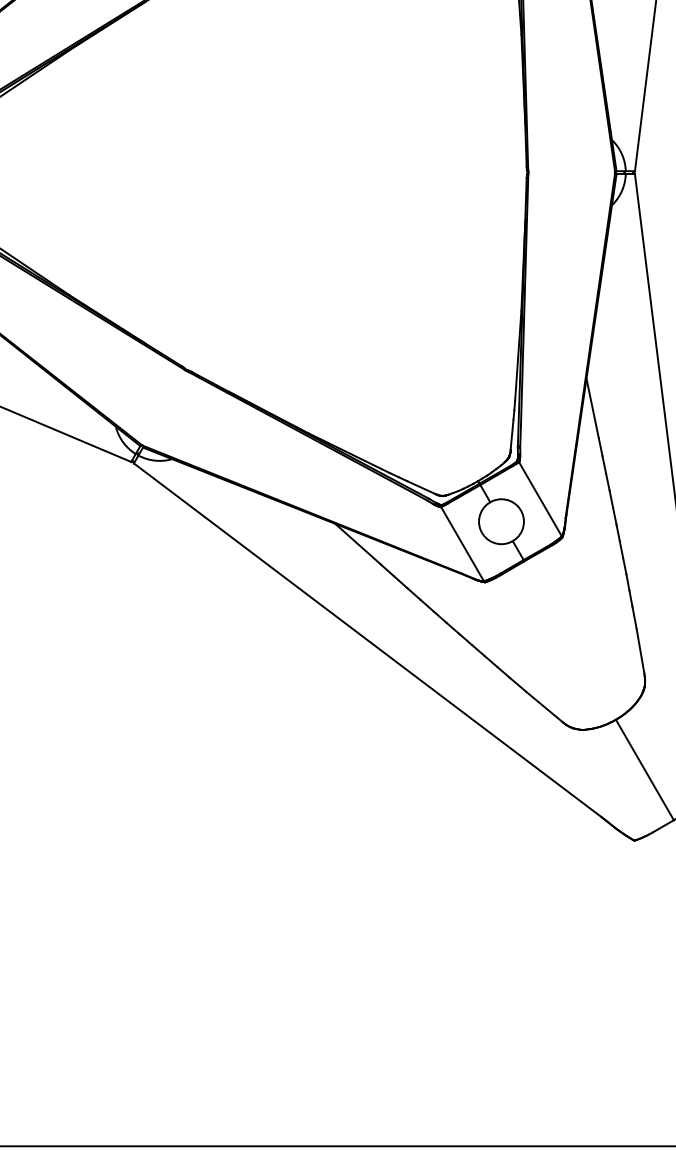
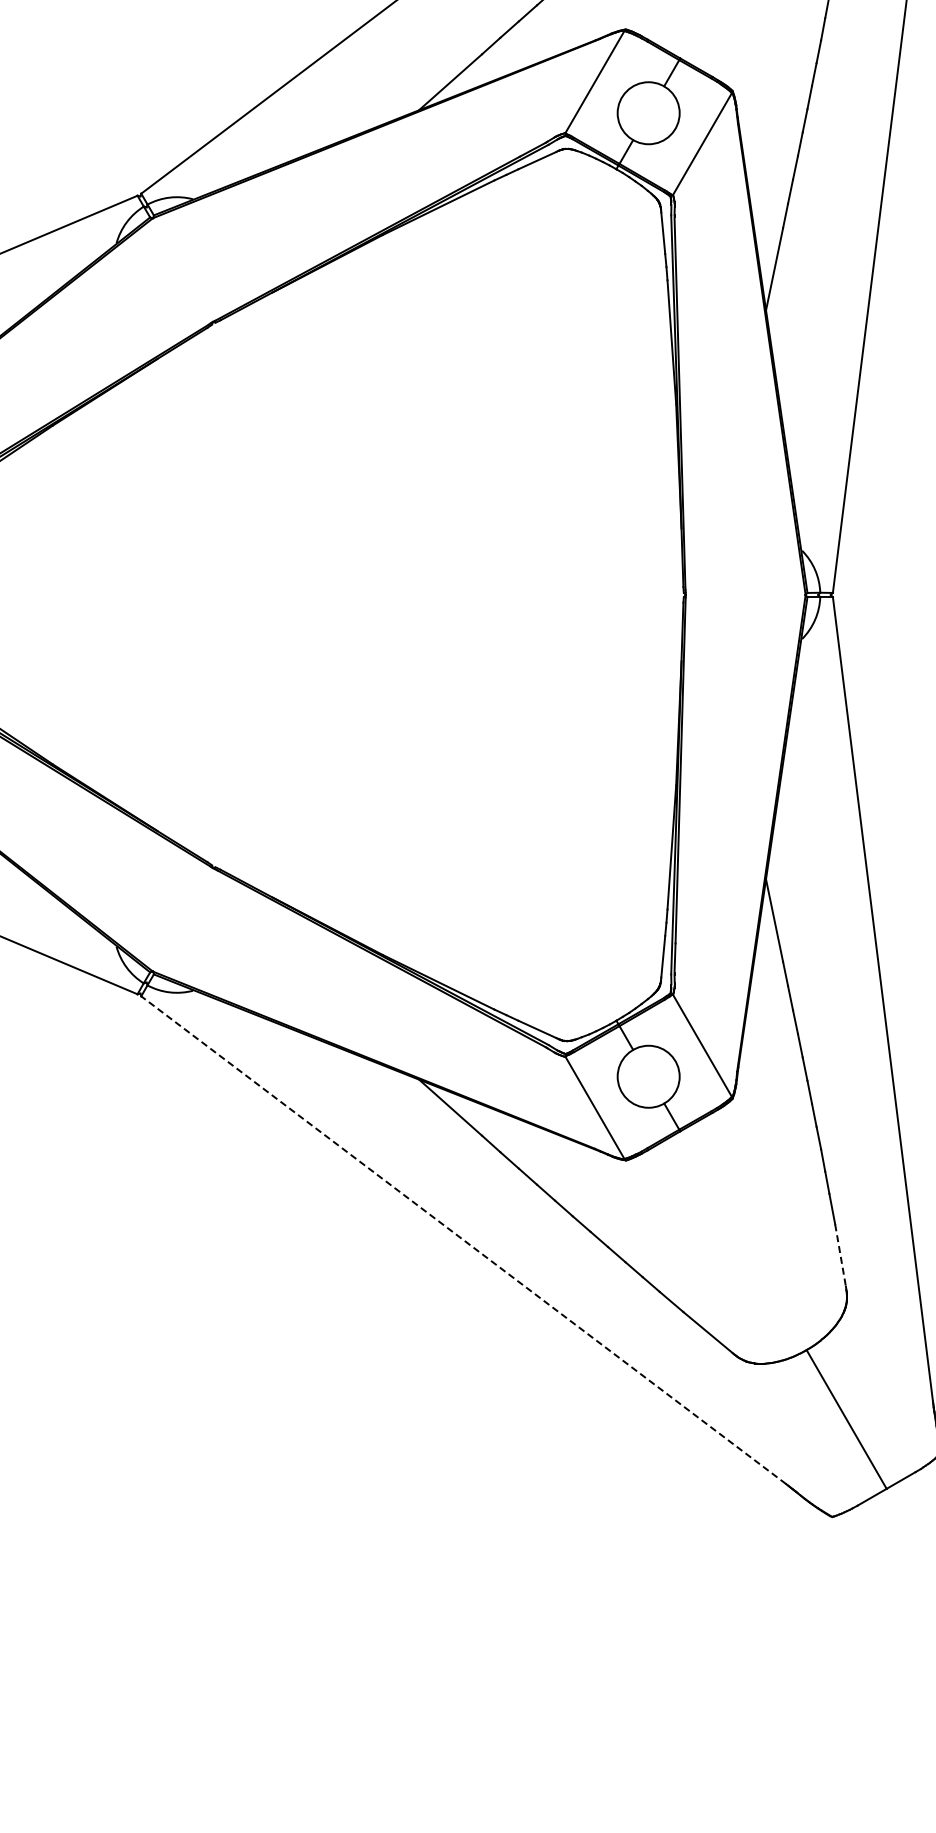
line: (367, 639) -> (463, 1239), solid -> dashed
line: (640, 651) -> (840, 1255), solid -> dashed

